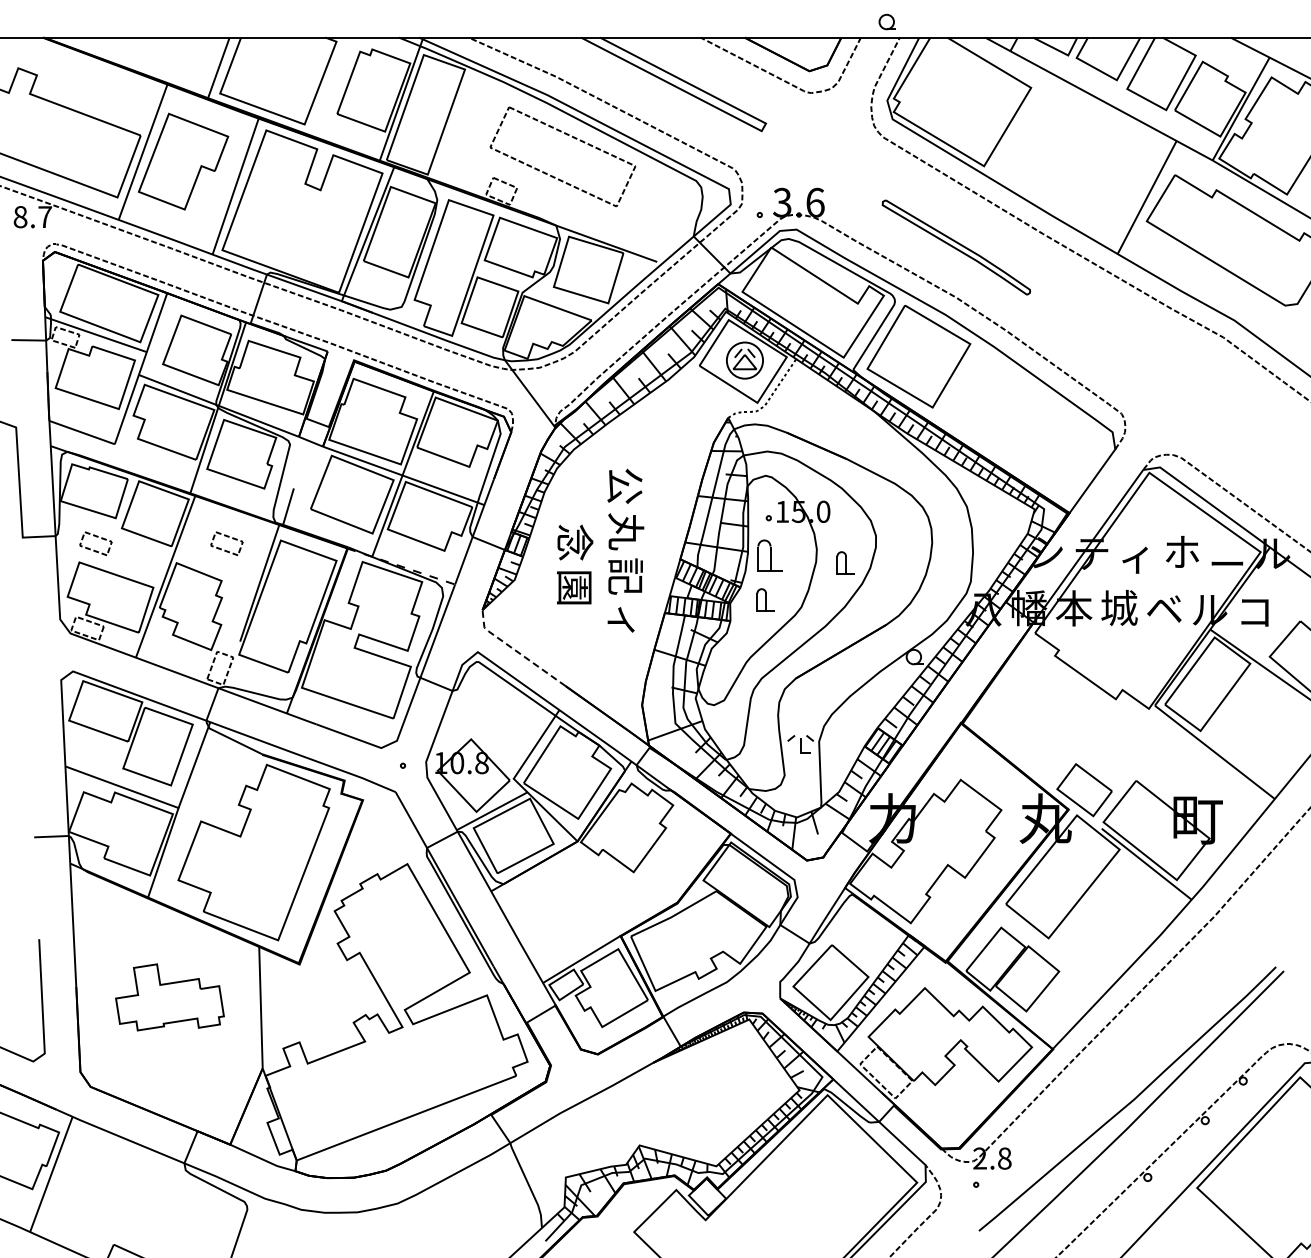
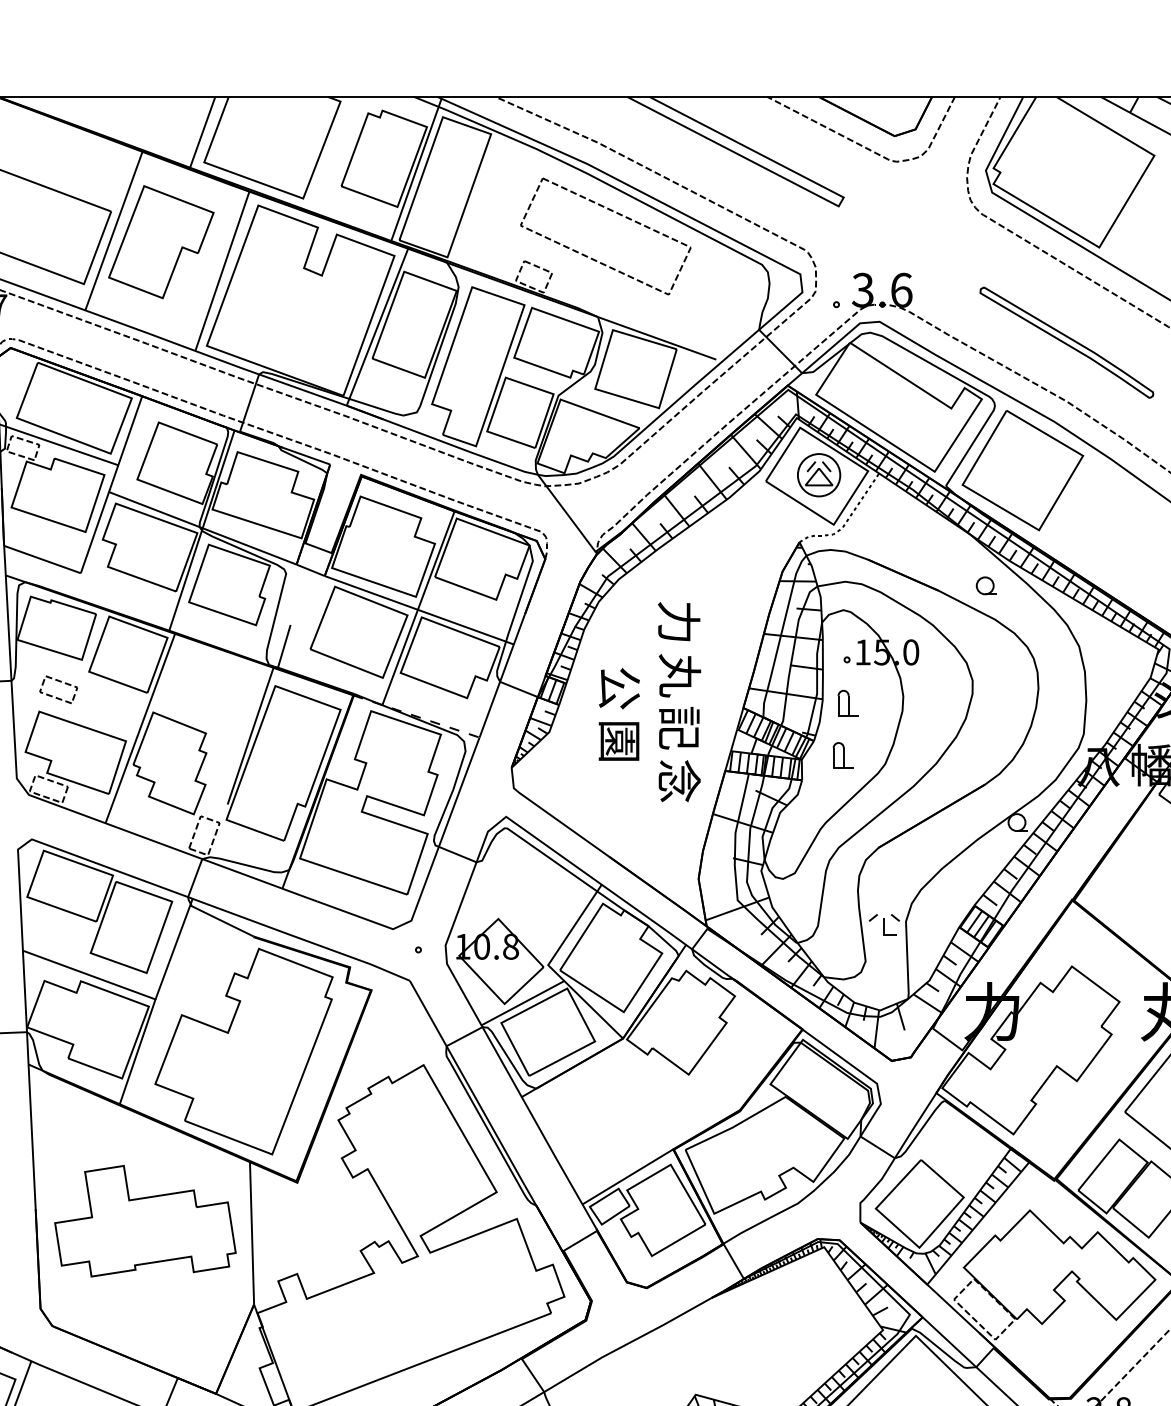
part: (886, 21) -> (984, 585), moved
text: (625, 485) -> (679, 621), 公 -> 力
part: (227, 537) -> (212, 682), removed
text: (575, 542) -> (620, 688), 念 -> 公
part: (769, 554) -> (847, 702), size x0.71
part: (845, 562) -> (936, 711), removed
text: (625, 621) -> (679, 780), ィ -> 念
line: (516, 651) -> (551, 816), dashed -> solid
part: (169, 997) -> (144, 1221), size x1.43

